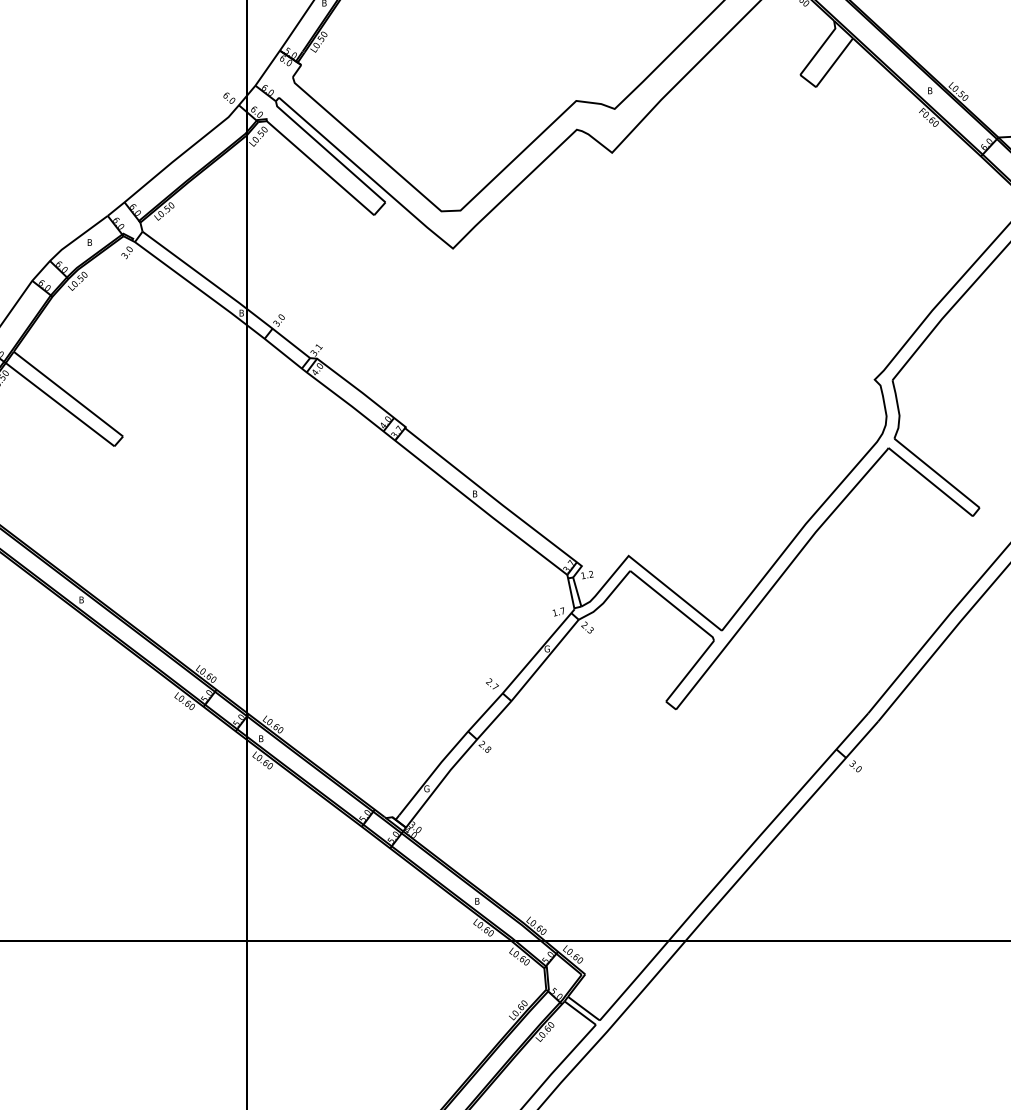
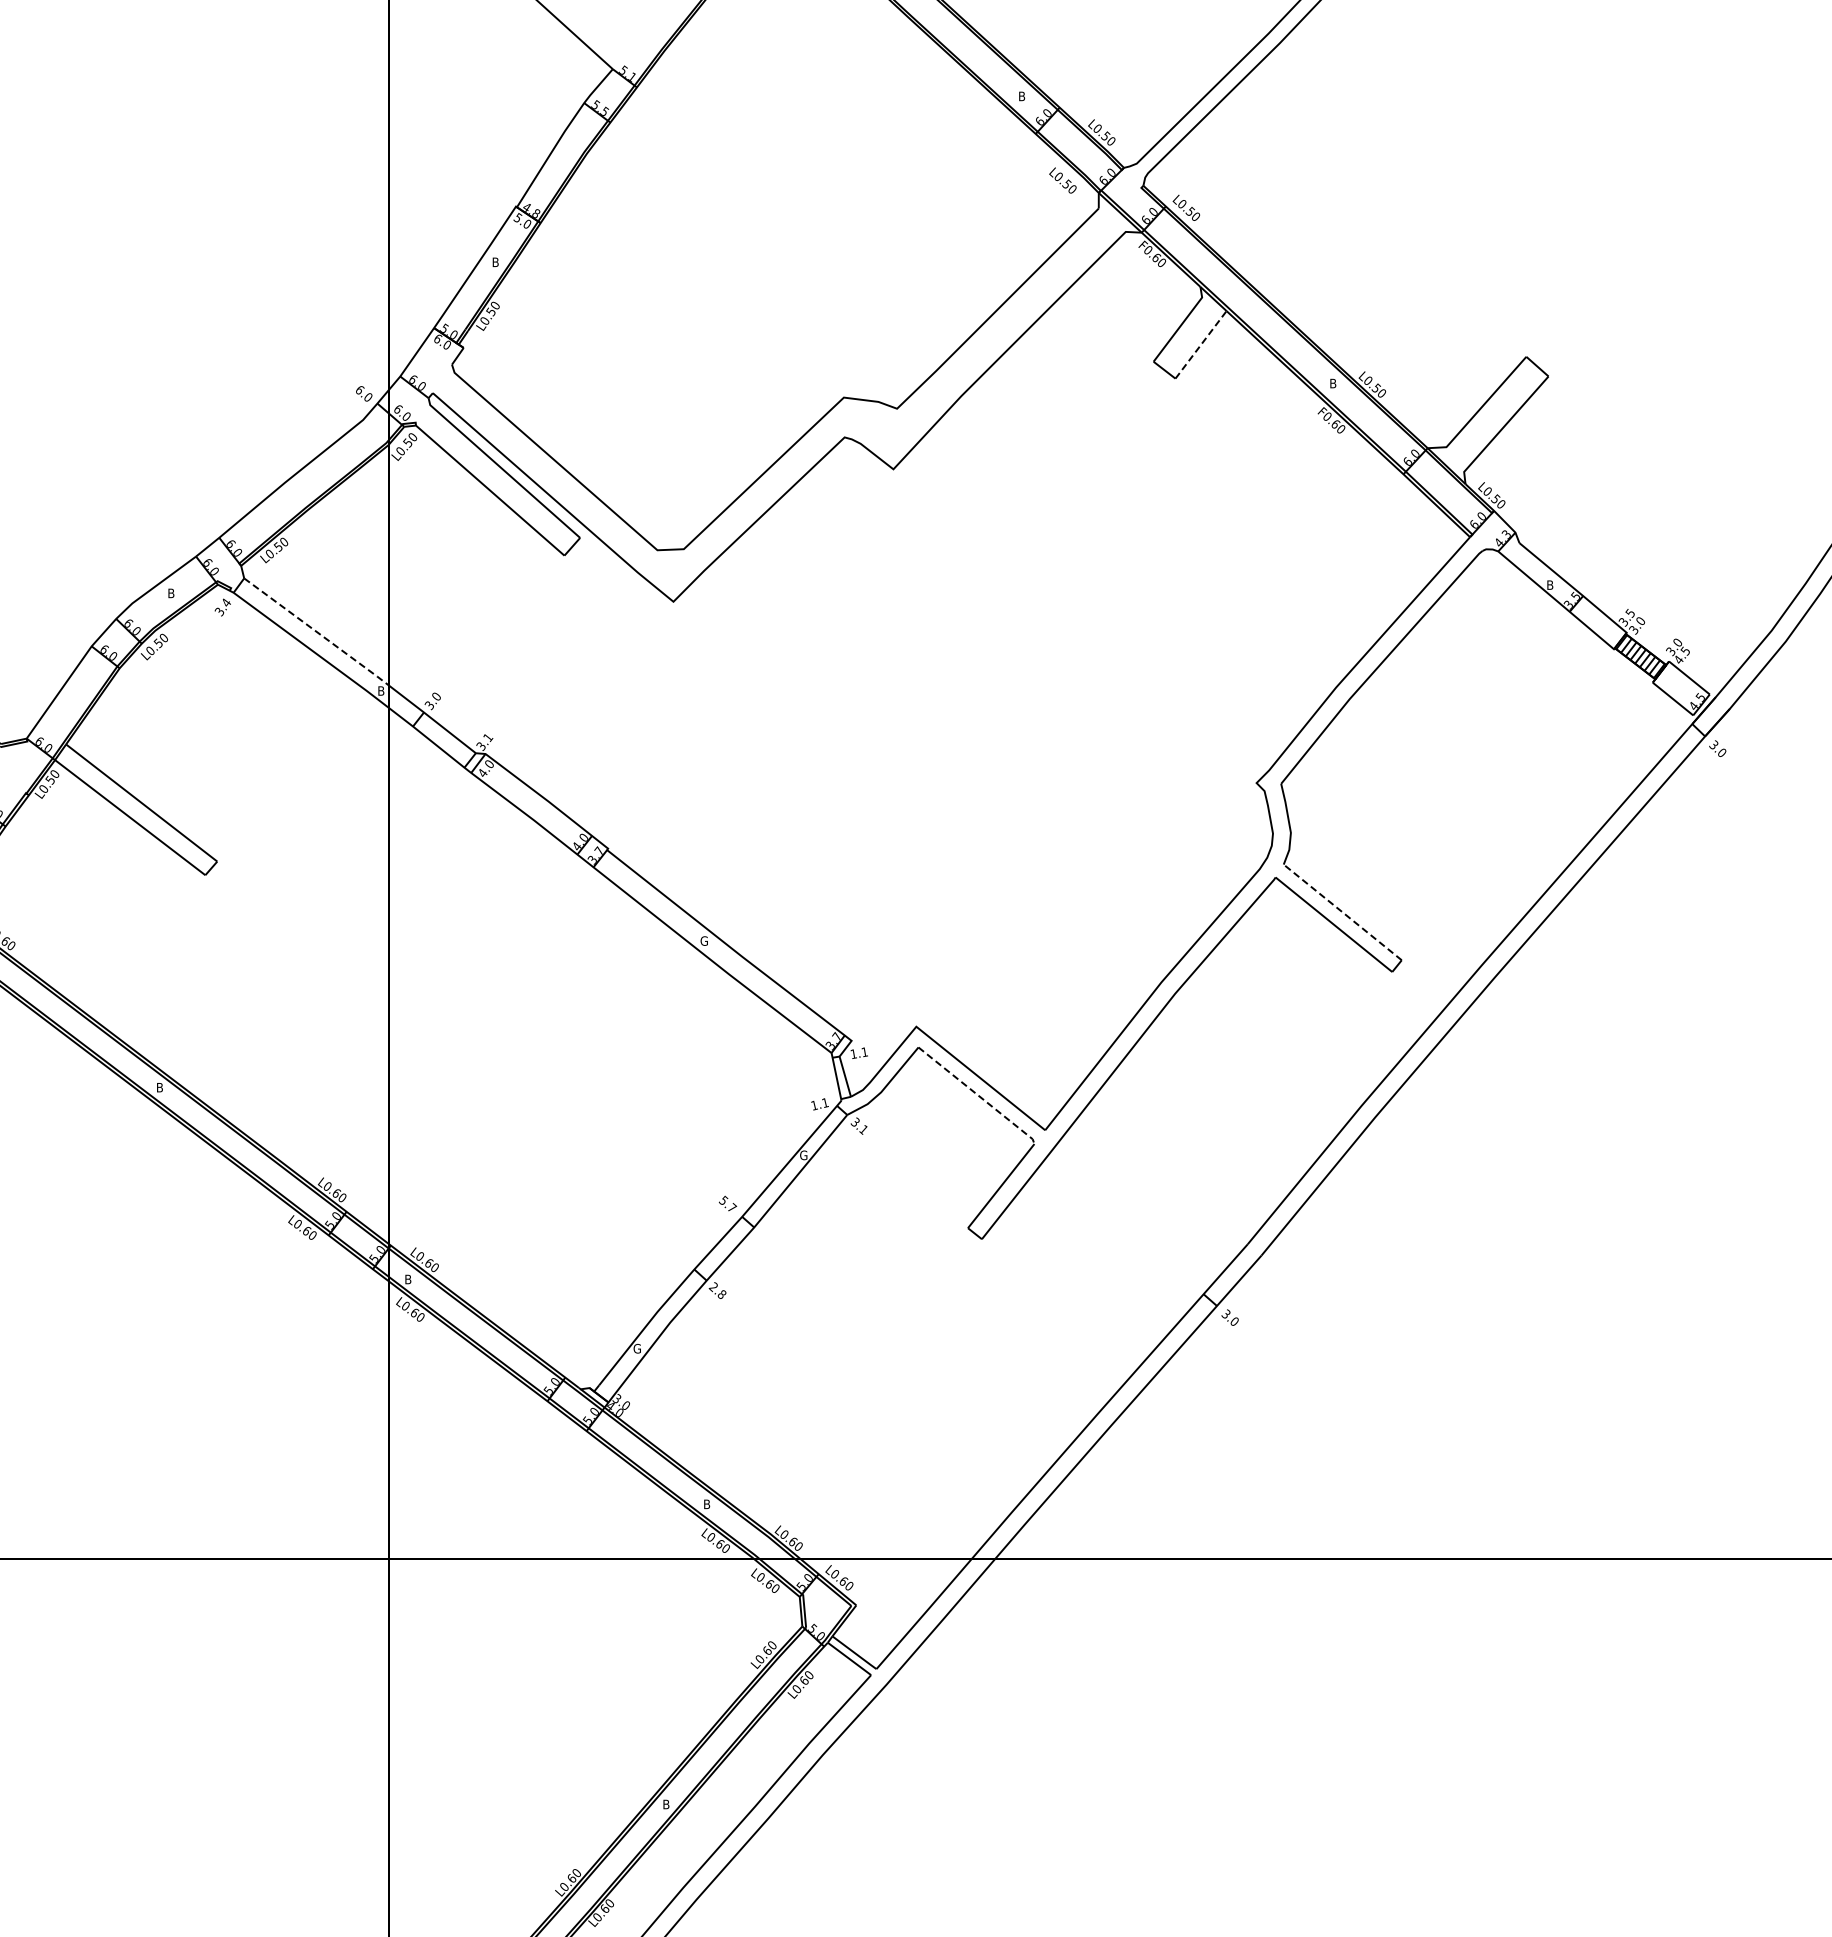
line: (834, 62) -> (1201, 344), solid -> dashed
text: (129, 249) -> (226, 602), 3.0 -> 3.4
line: (195, 270) -> (317, 632), solid -> dashed
line: (936, 473) -> (1342, 912), solid -> dashed
text: (474, 493) -> (703, 940), B -> G
text: (590, 574) -> (863, 1052), 1.2 -> 1.1
line: (673, 605) -> (978, 1095), solid -> dashed
text: (562, 610) -> (824, 1102), 1.7 -> 1.1
text: (586, 627) -> (858, 1125), 2.3 -> 3.1
text: (489, 681) -> (723, 1200), 2.7 -> 5.7

